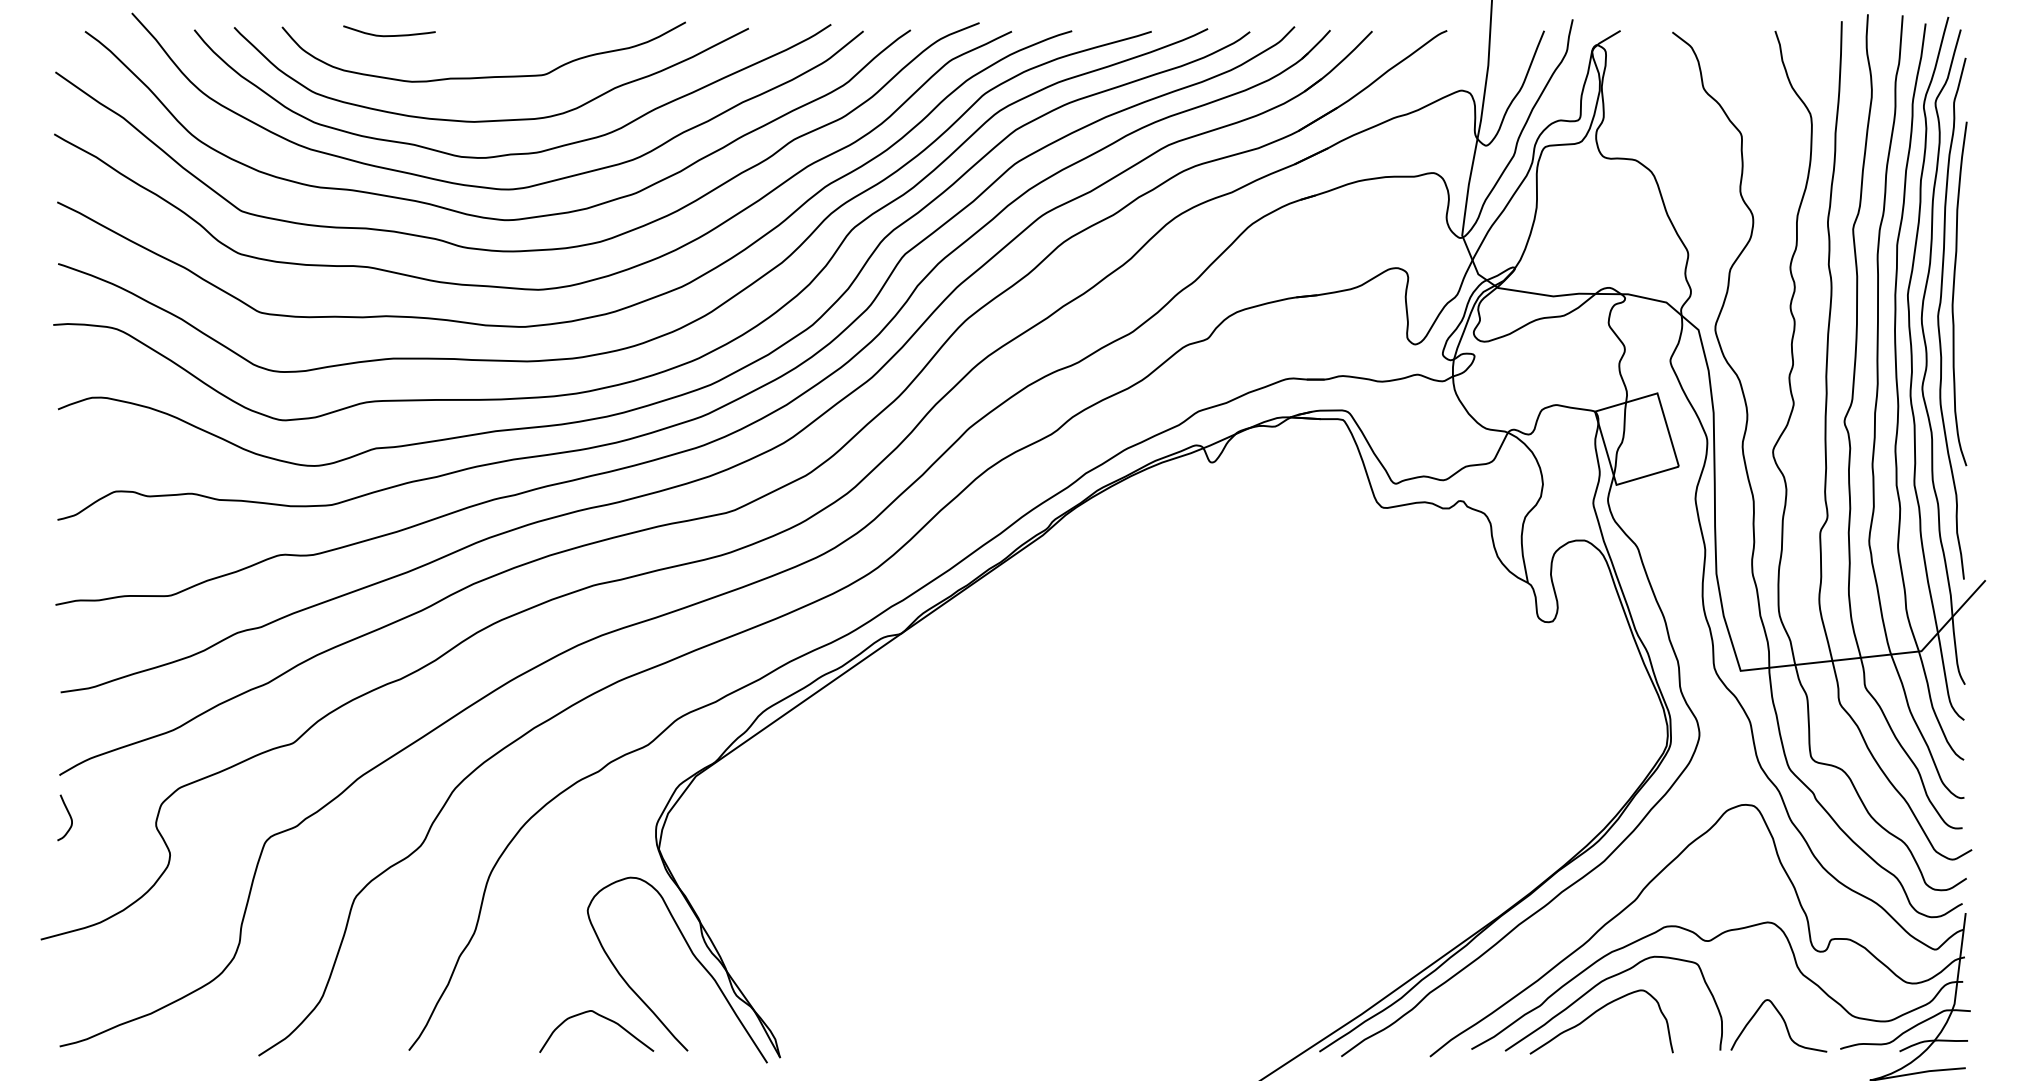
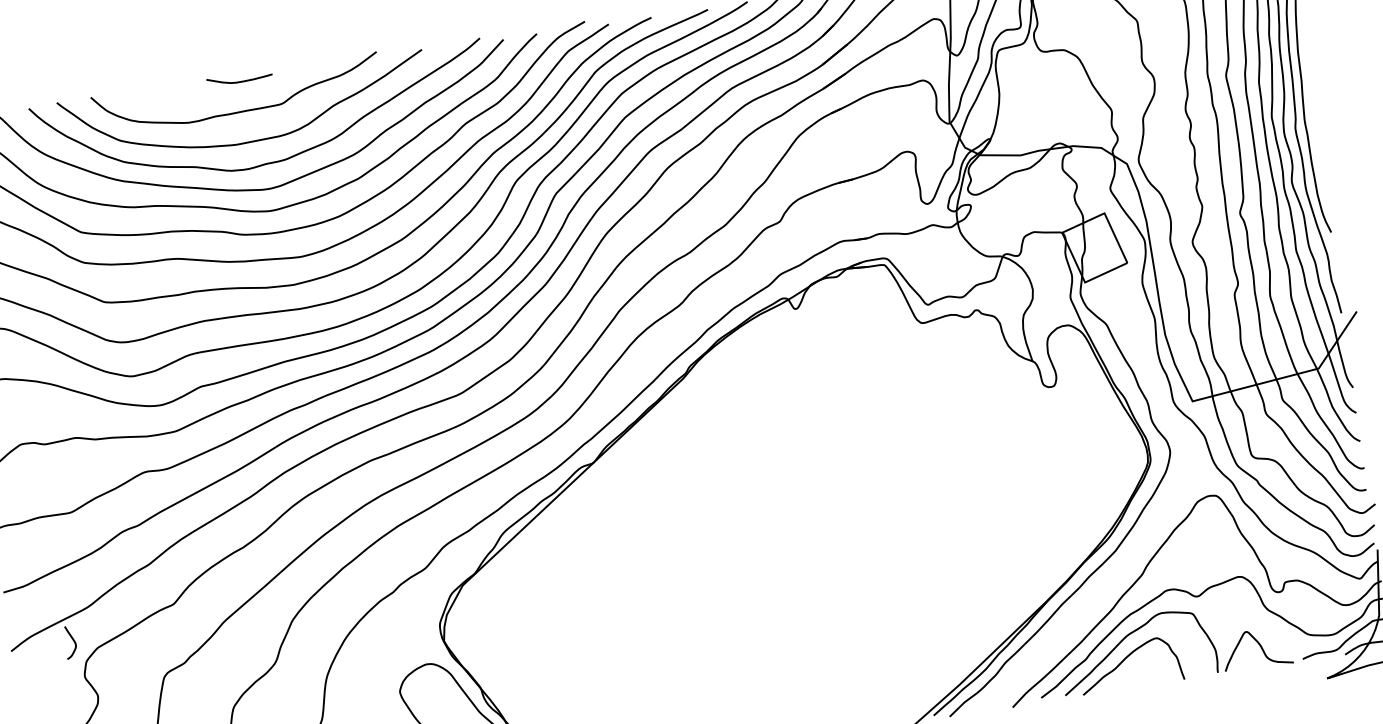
curve: (389, 35) -> (240, 81), moved
curve: (68, 814) -> (72, 639), moved

